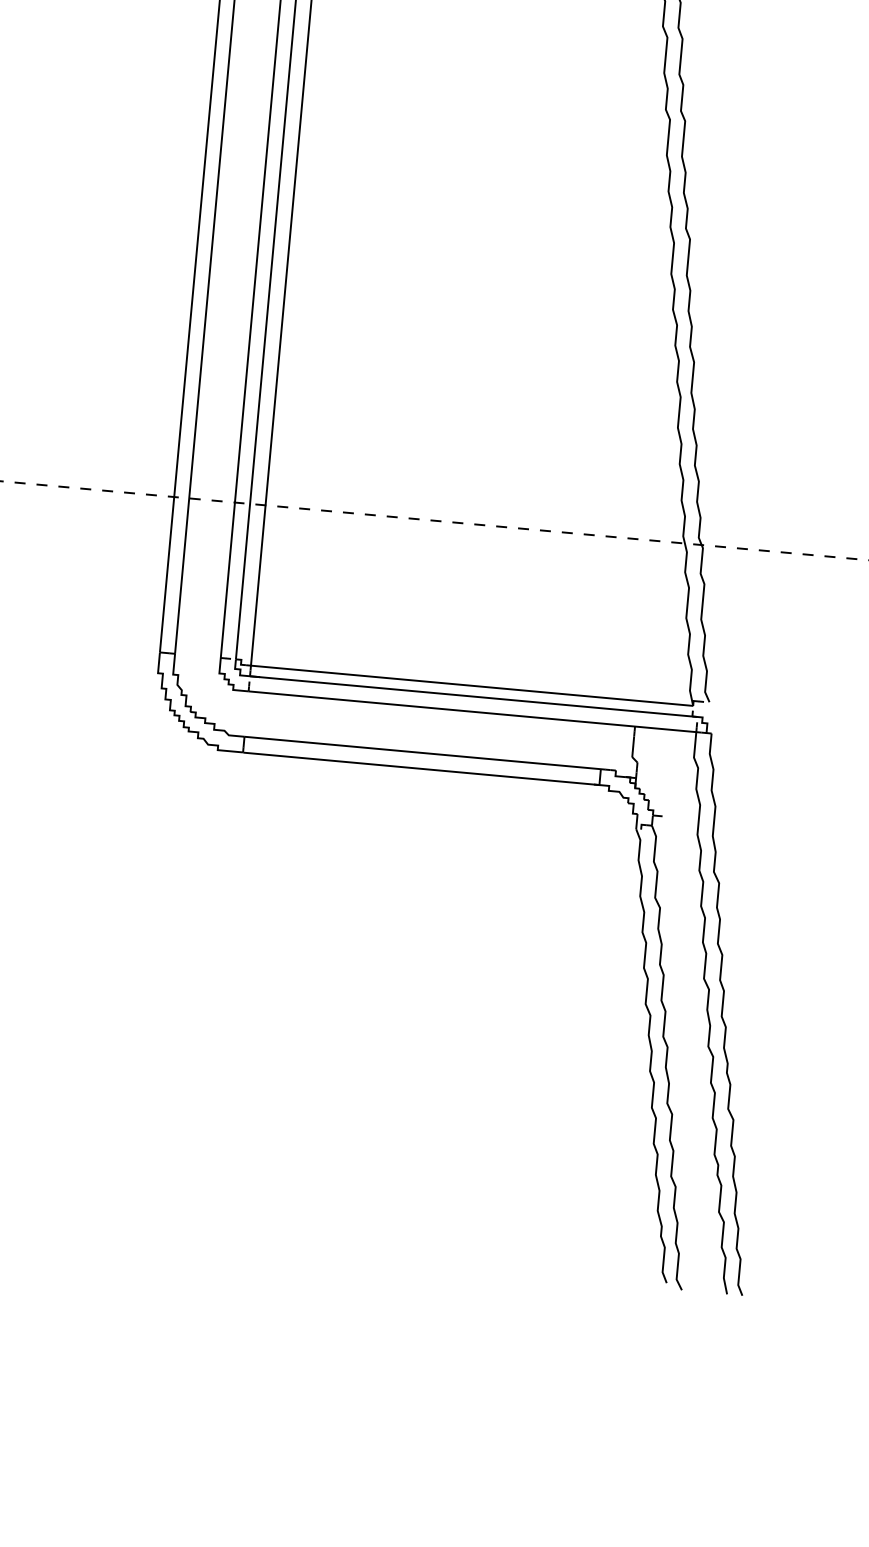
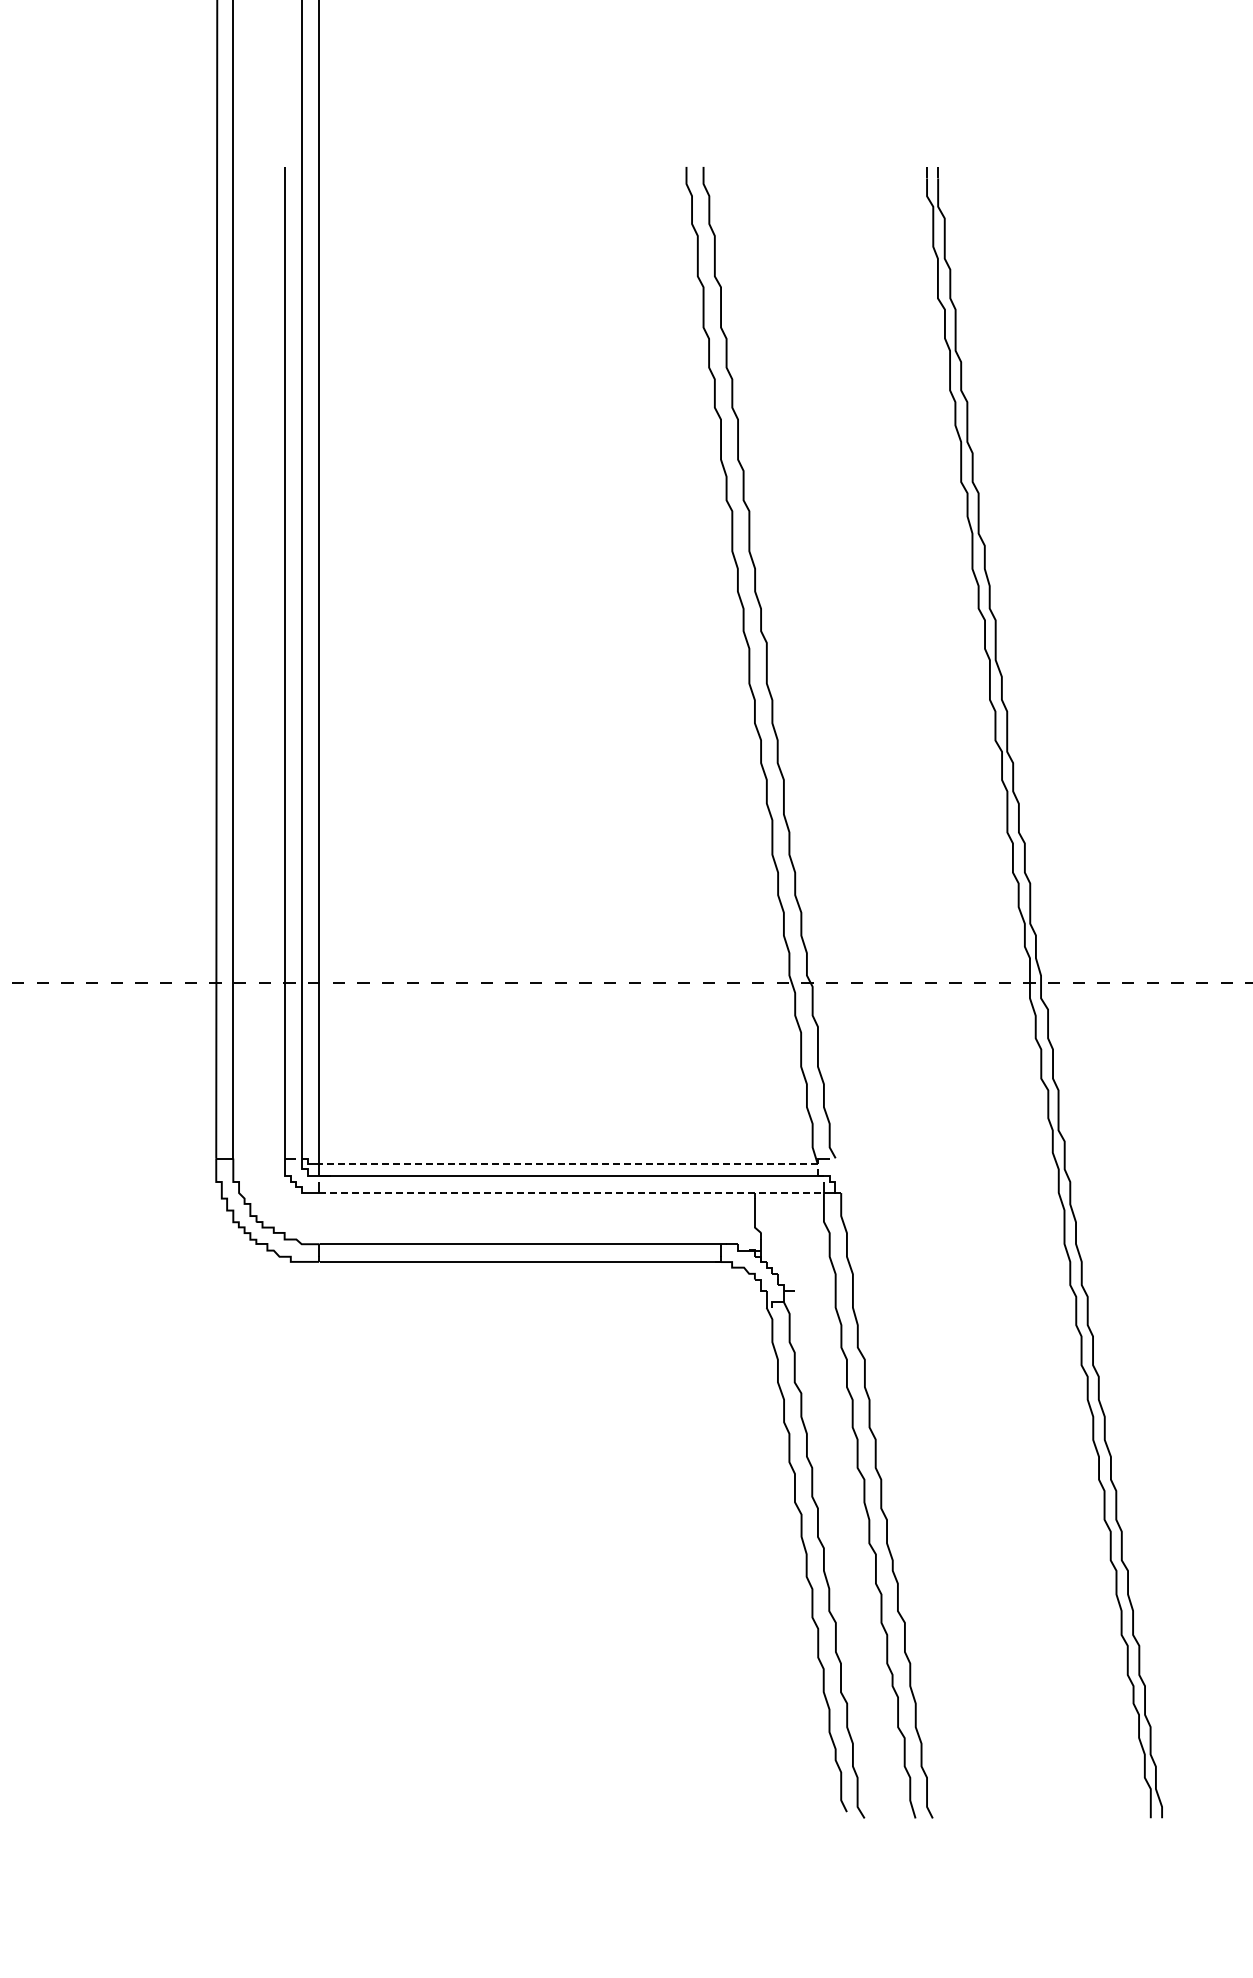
line: (471, 686) -> (568, 1164), solid -> dashed
line: (473, 712) -> (572, 1193), solid -> dashed

